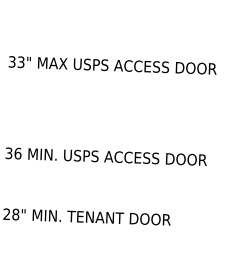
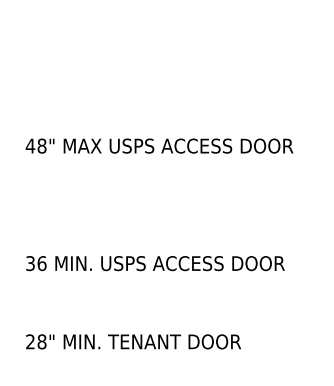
text: (16, 61) -> (35, 145), 33" -> 48"

